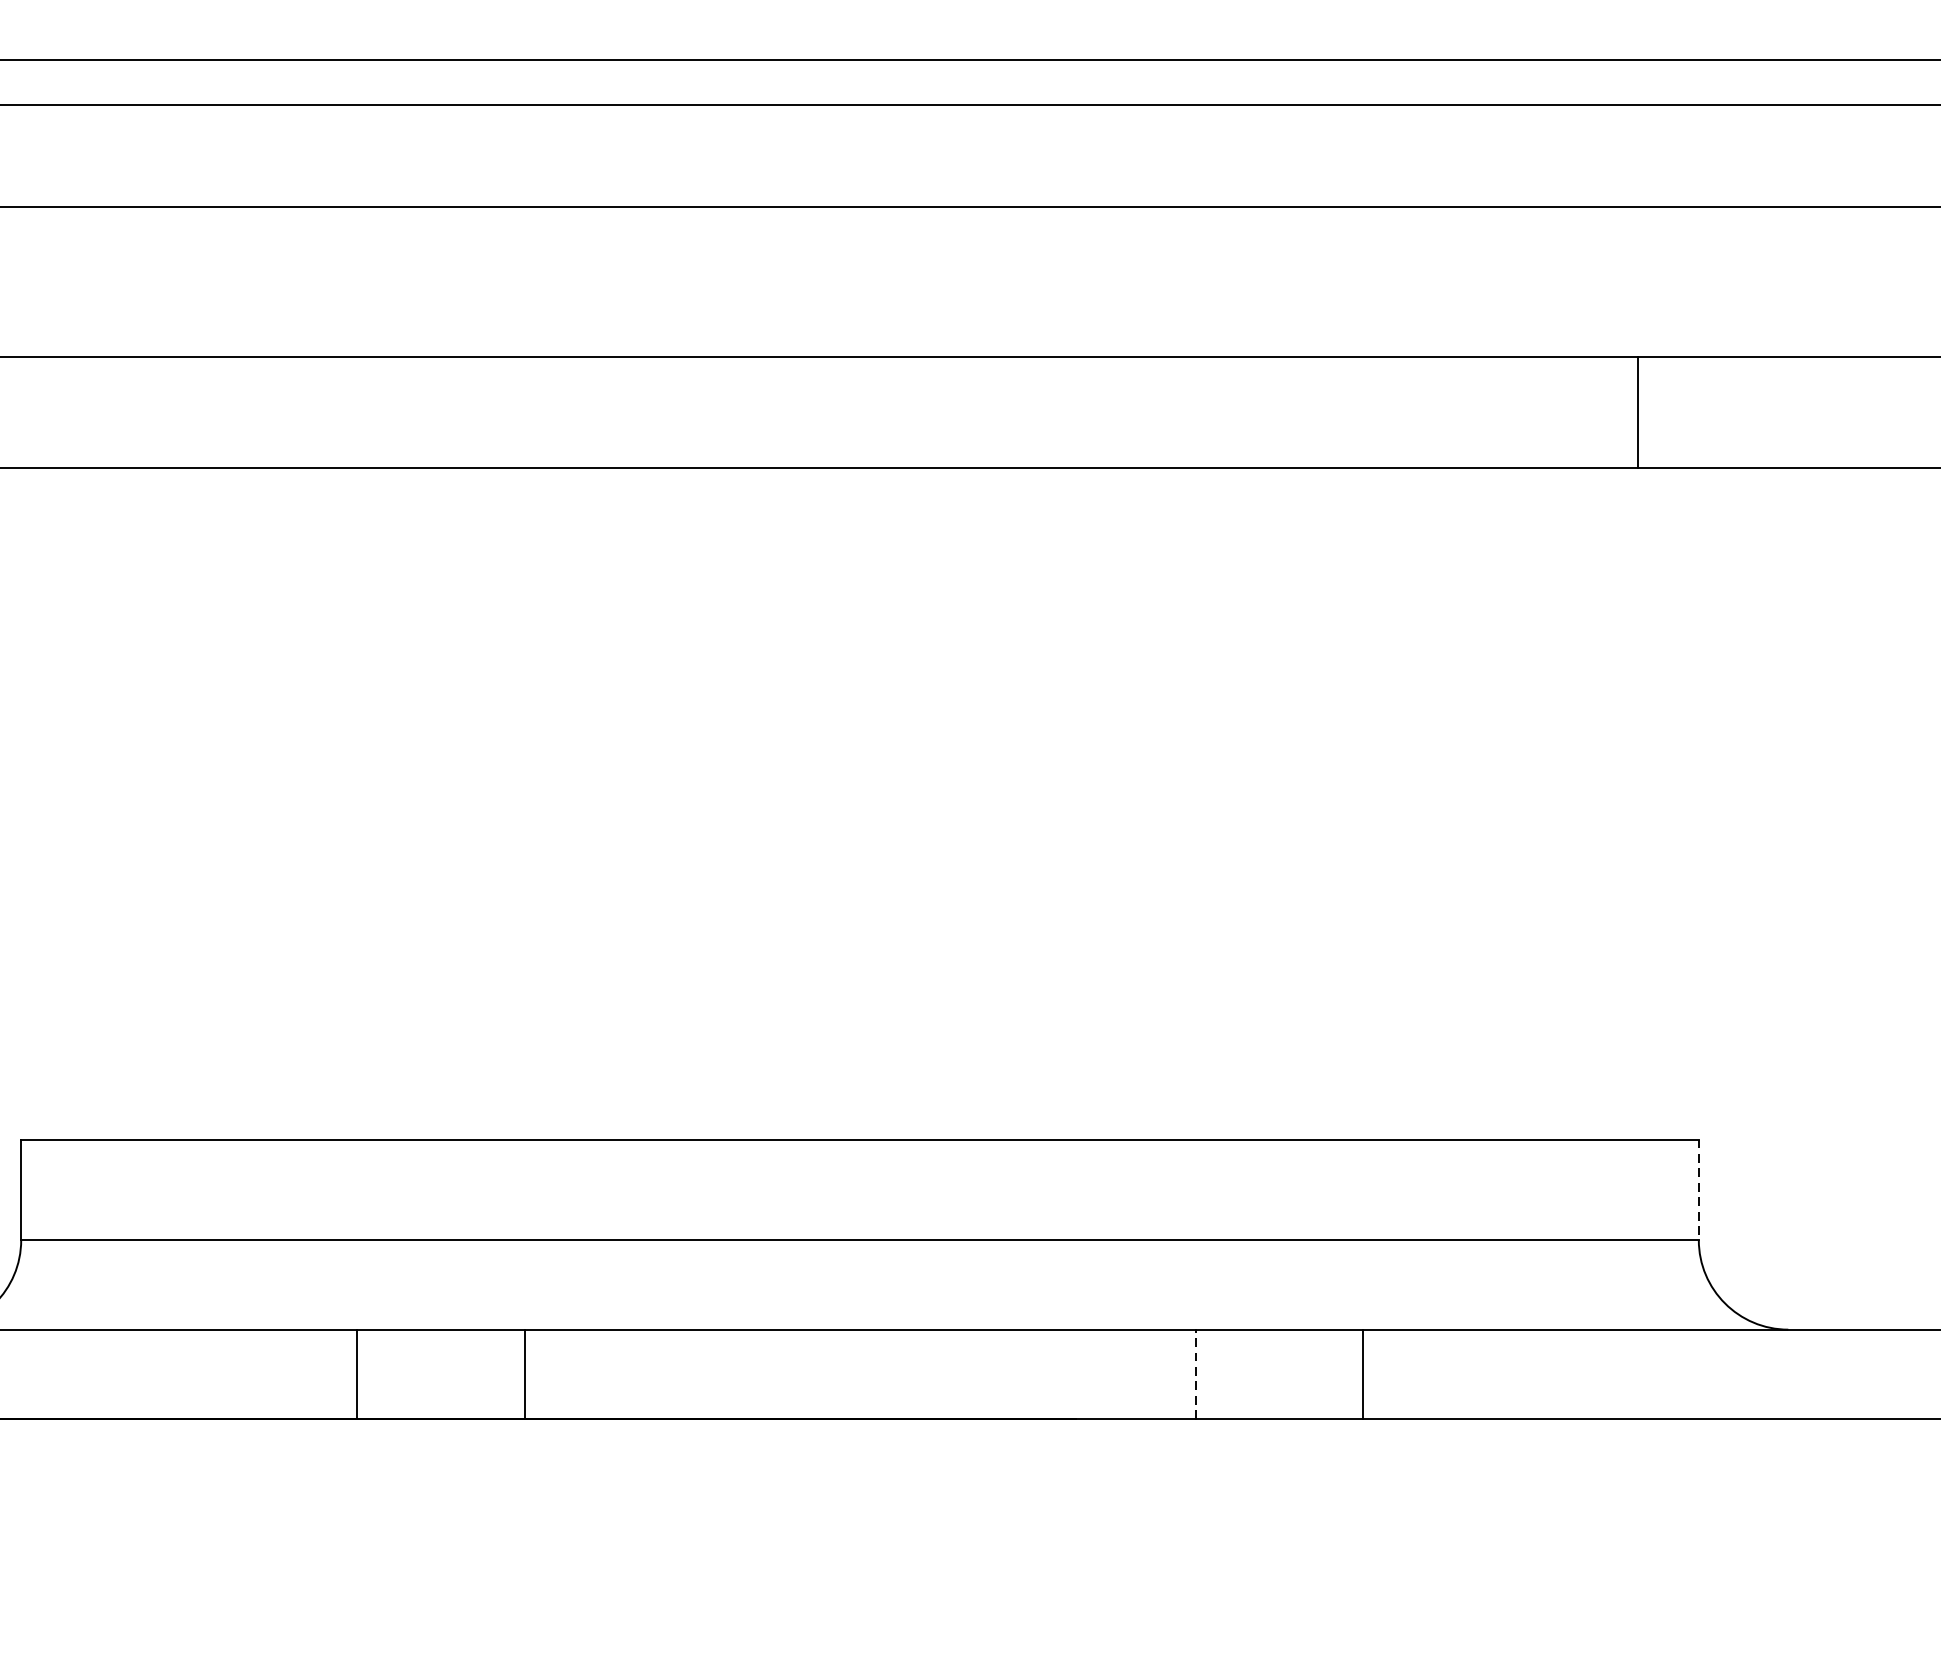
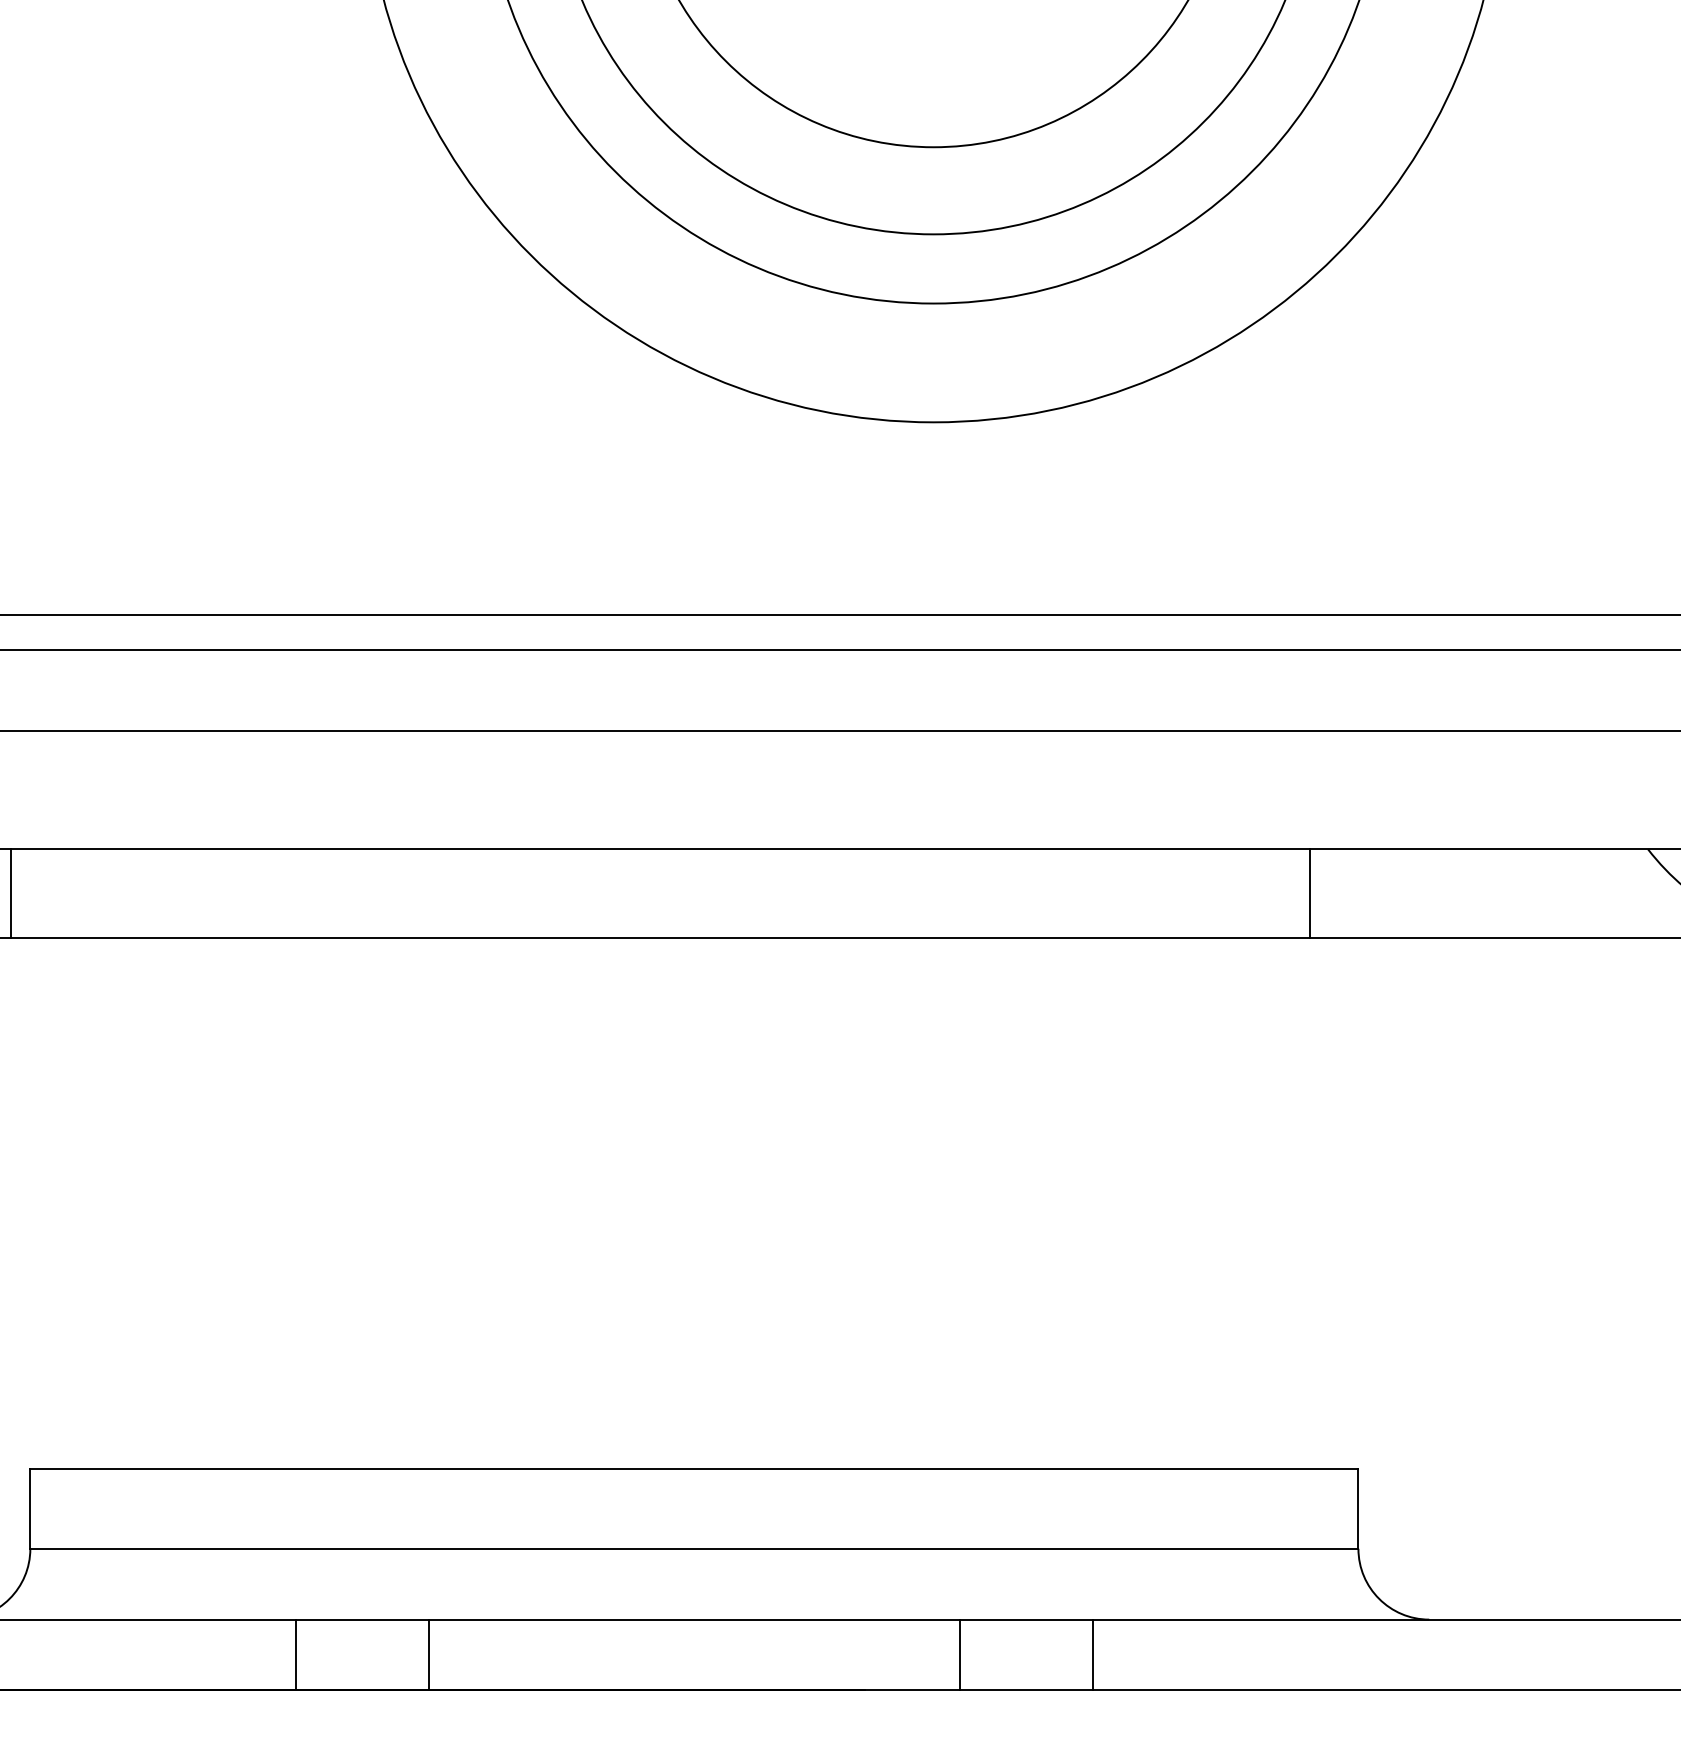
line: (1698, 1189) -> (1358, 1508), dashed -> solid
line: (1196, 1373) -> (960, 1654), dashed -> solid

